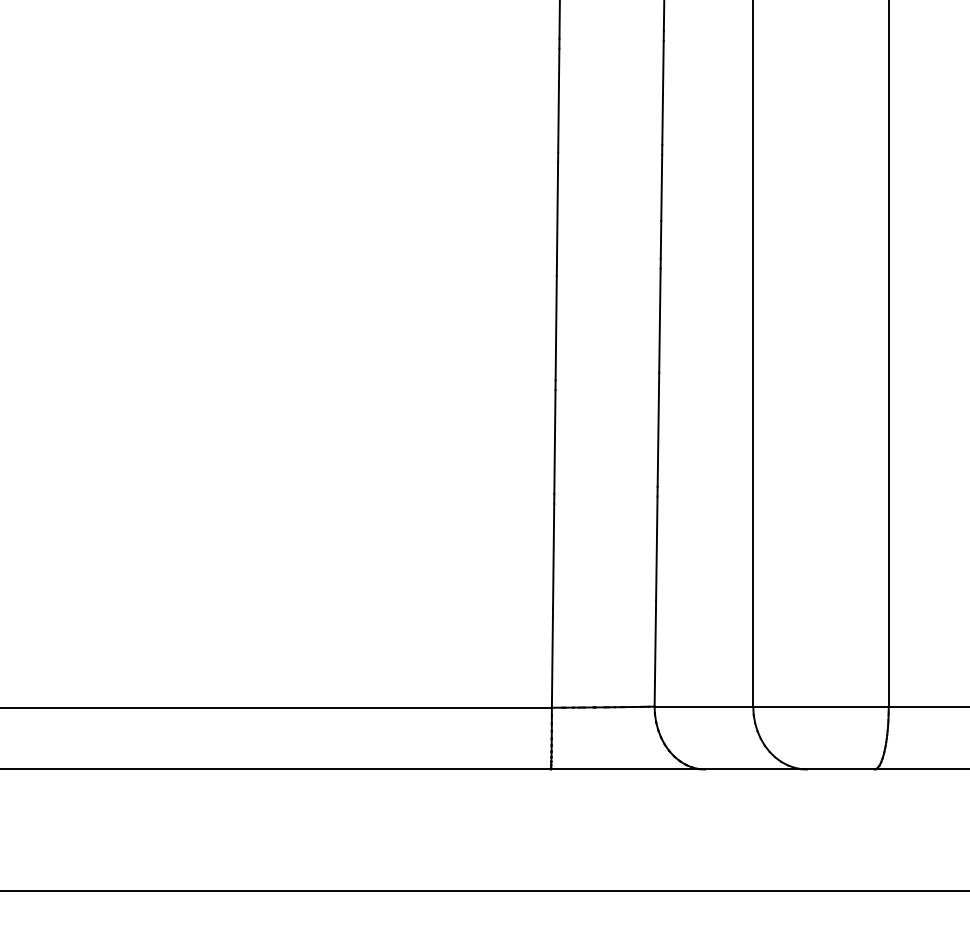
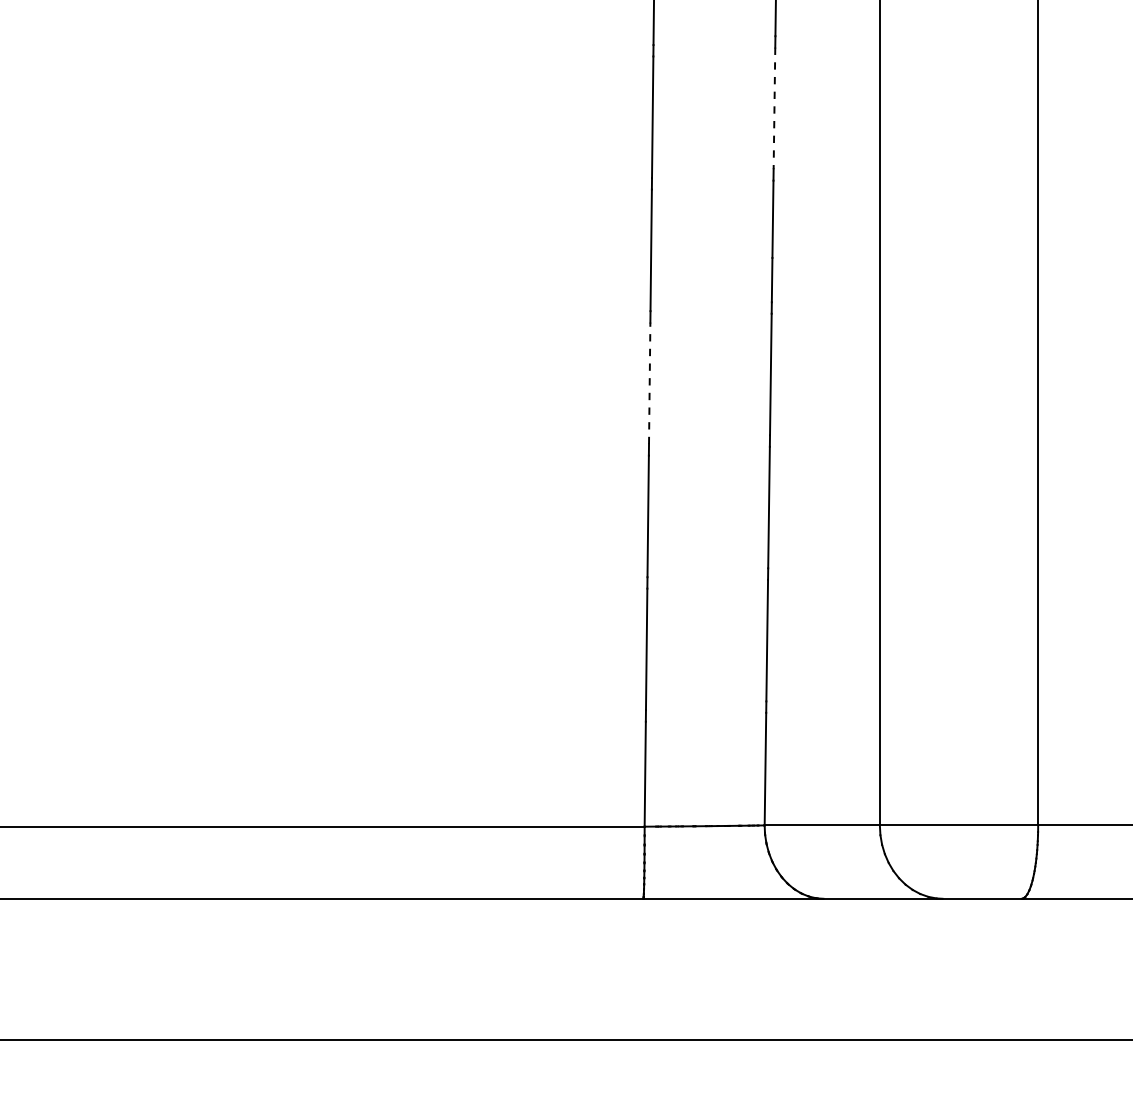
line: (663, 93) -> (774, 108), solid -> dashed
line: (556, 328) -> (649, 383), solid -> dashed

